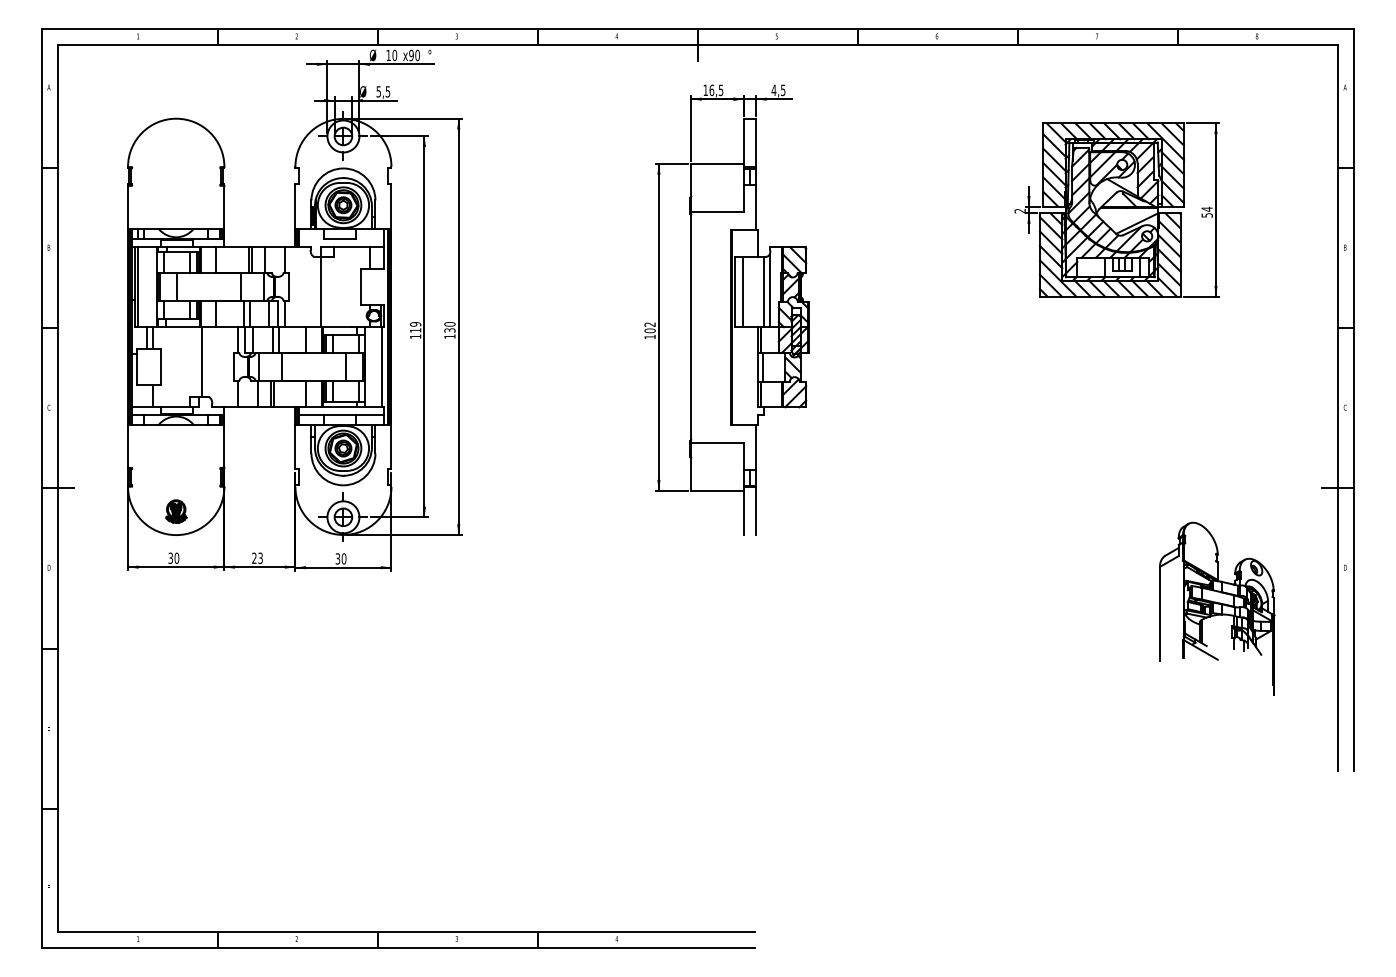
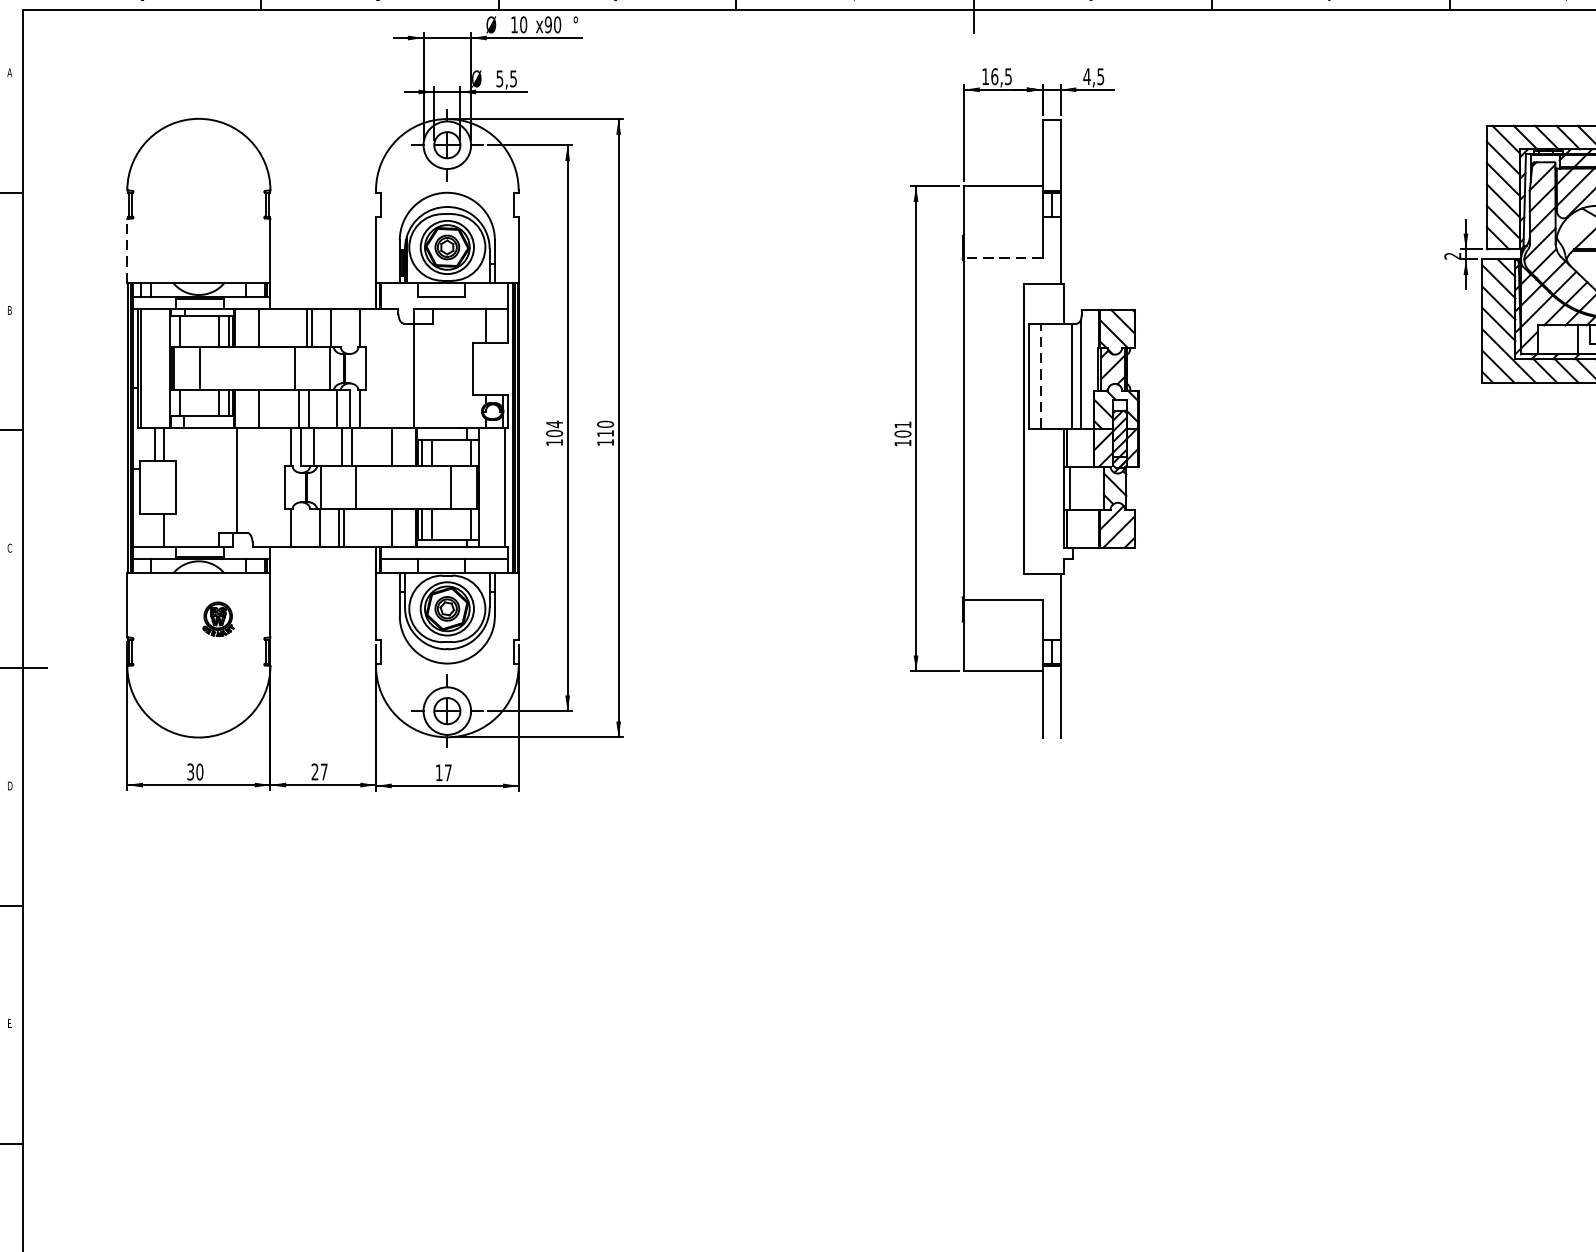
line: (128, 207) -> (127, 250), solid -> dashed
line: (717, 212) -> (1003, 258), solid -> dashed
line: (742, 291) -> (1040, 375), solid -> dashed
text: (649, 324) -> (902, 424), 102 -> 101
text: (415, 326) -> (554, 427), 119 -> 104
text: (449, 330) -> (604, 433), 130 -> 110
part: (176, 511) -> (218, 619), moved
text: (260, 558) -> (324, 772), 23 -> 27
text: (340, 558) -> (442, 772), 30 -> 17

